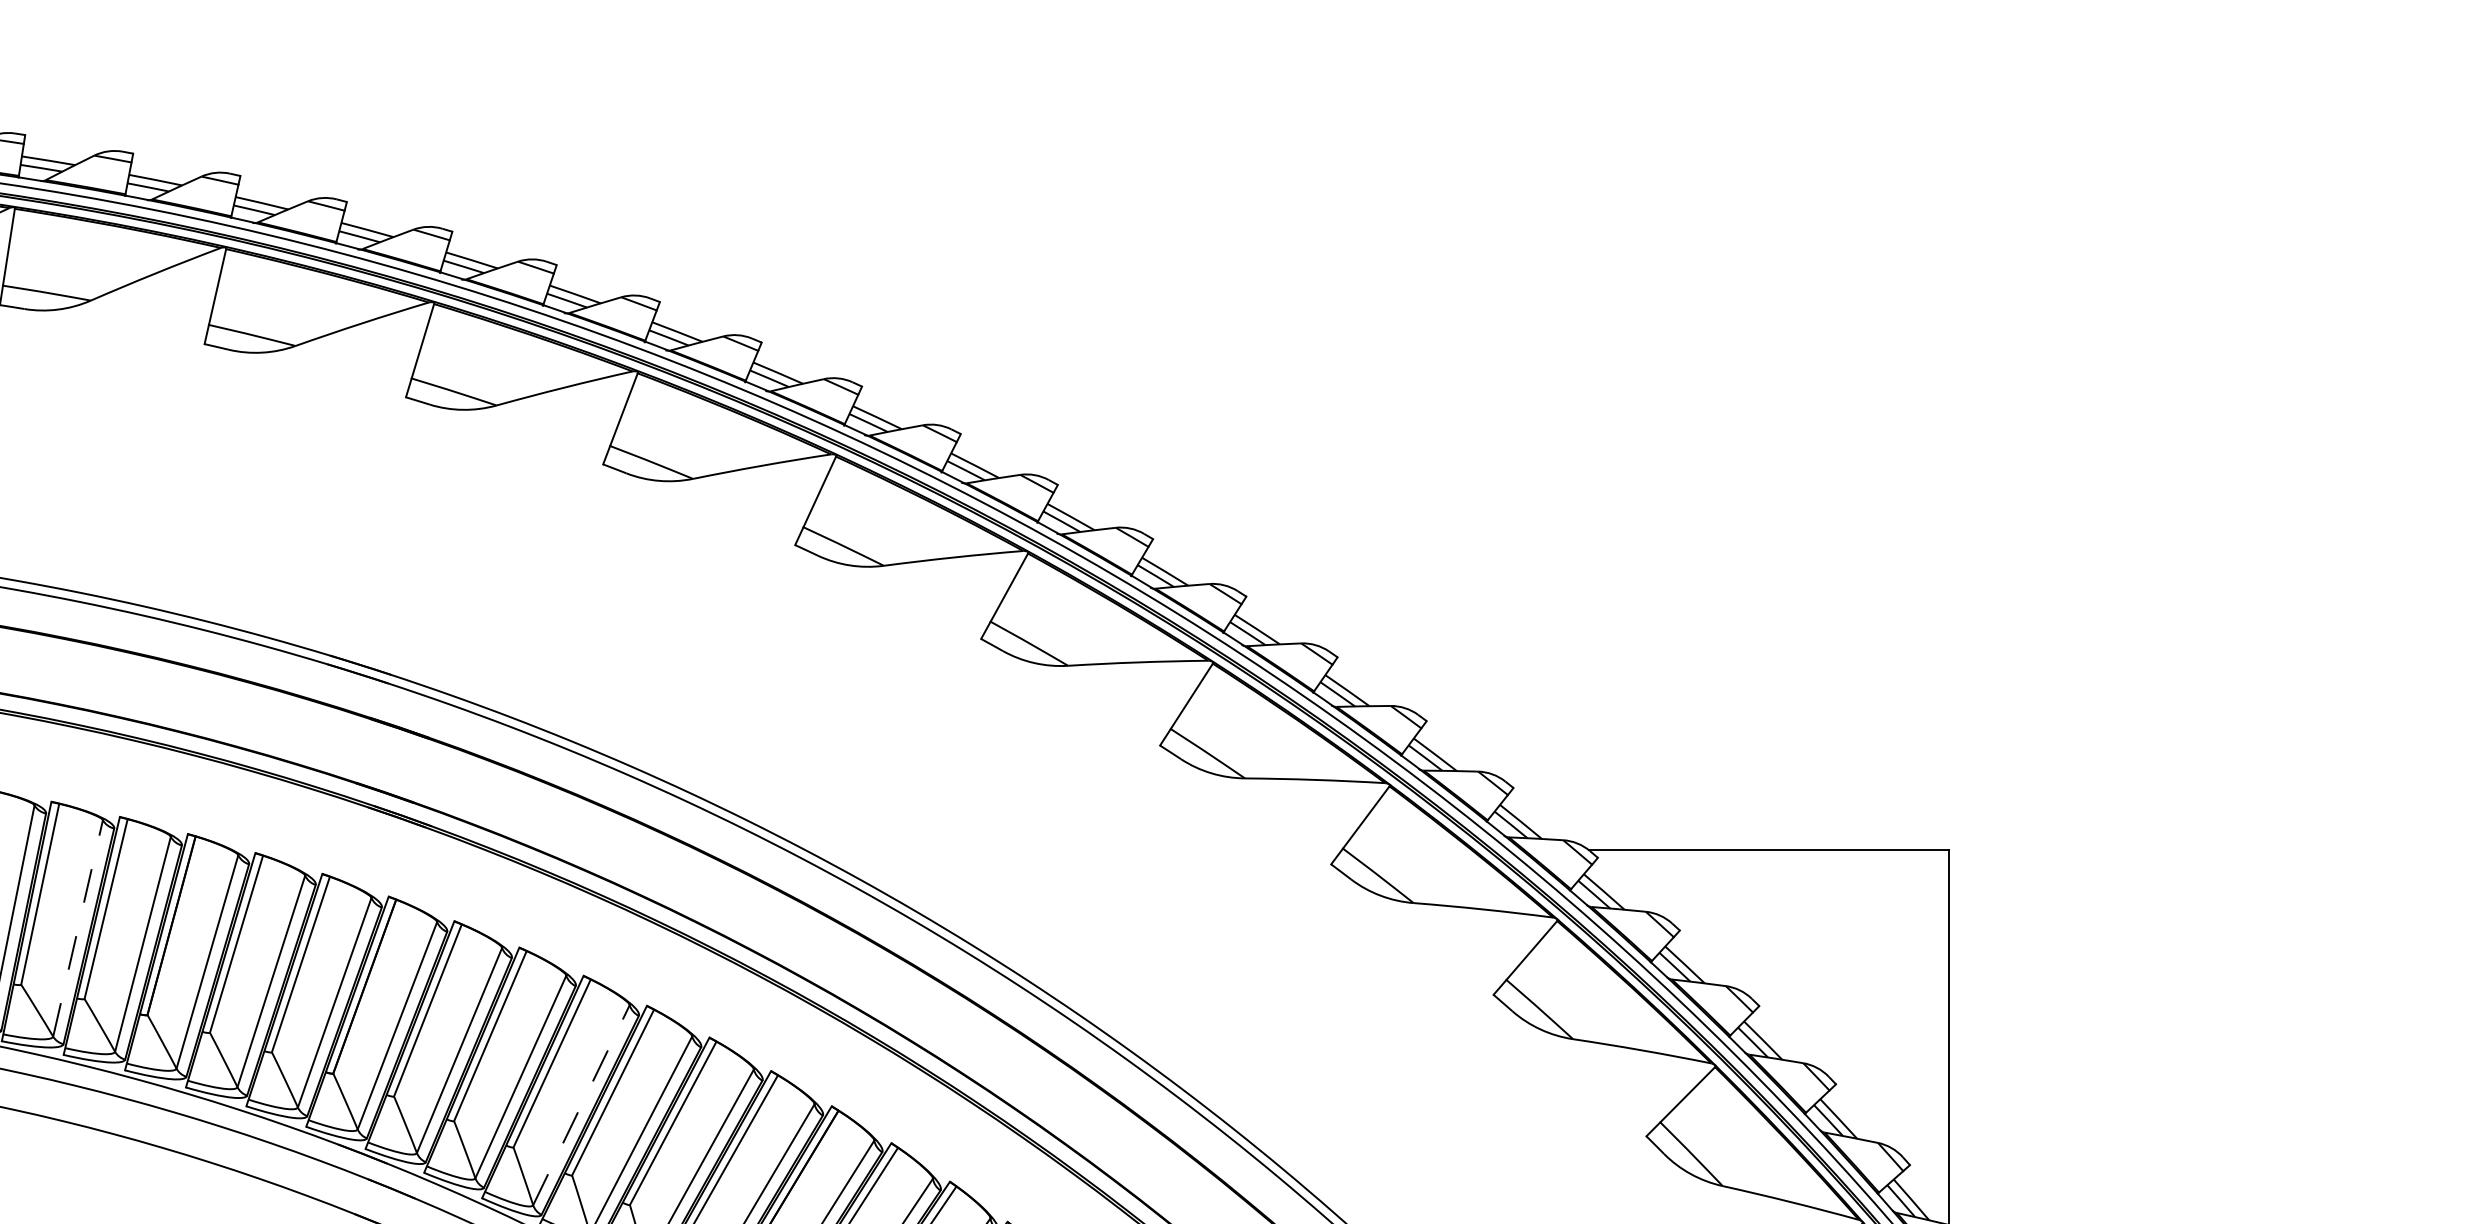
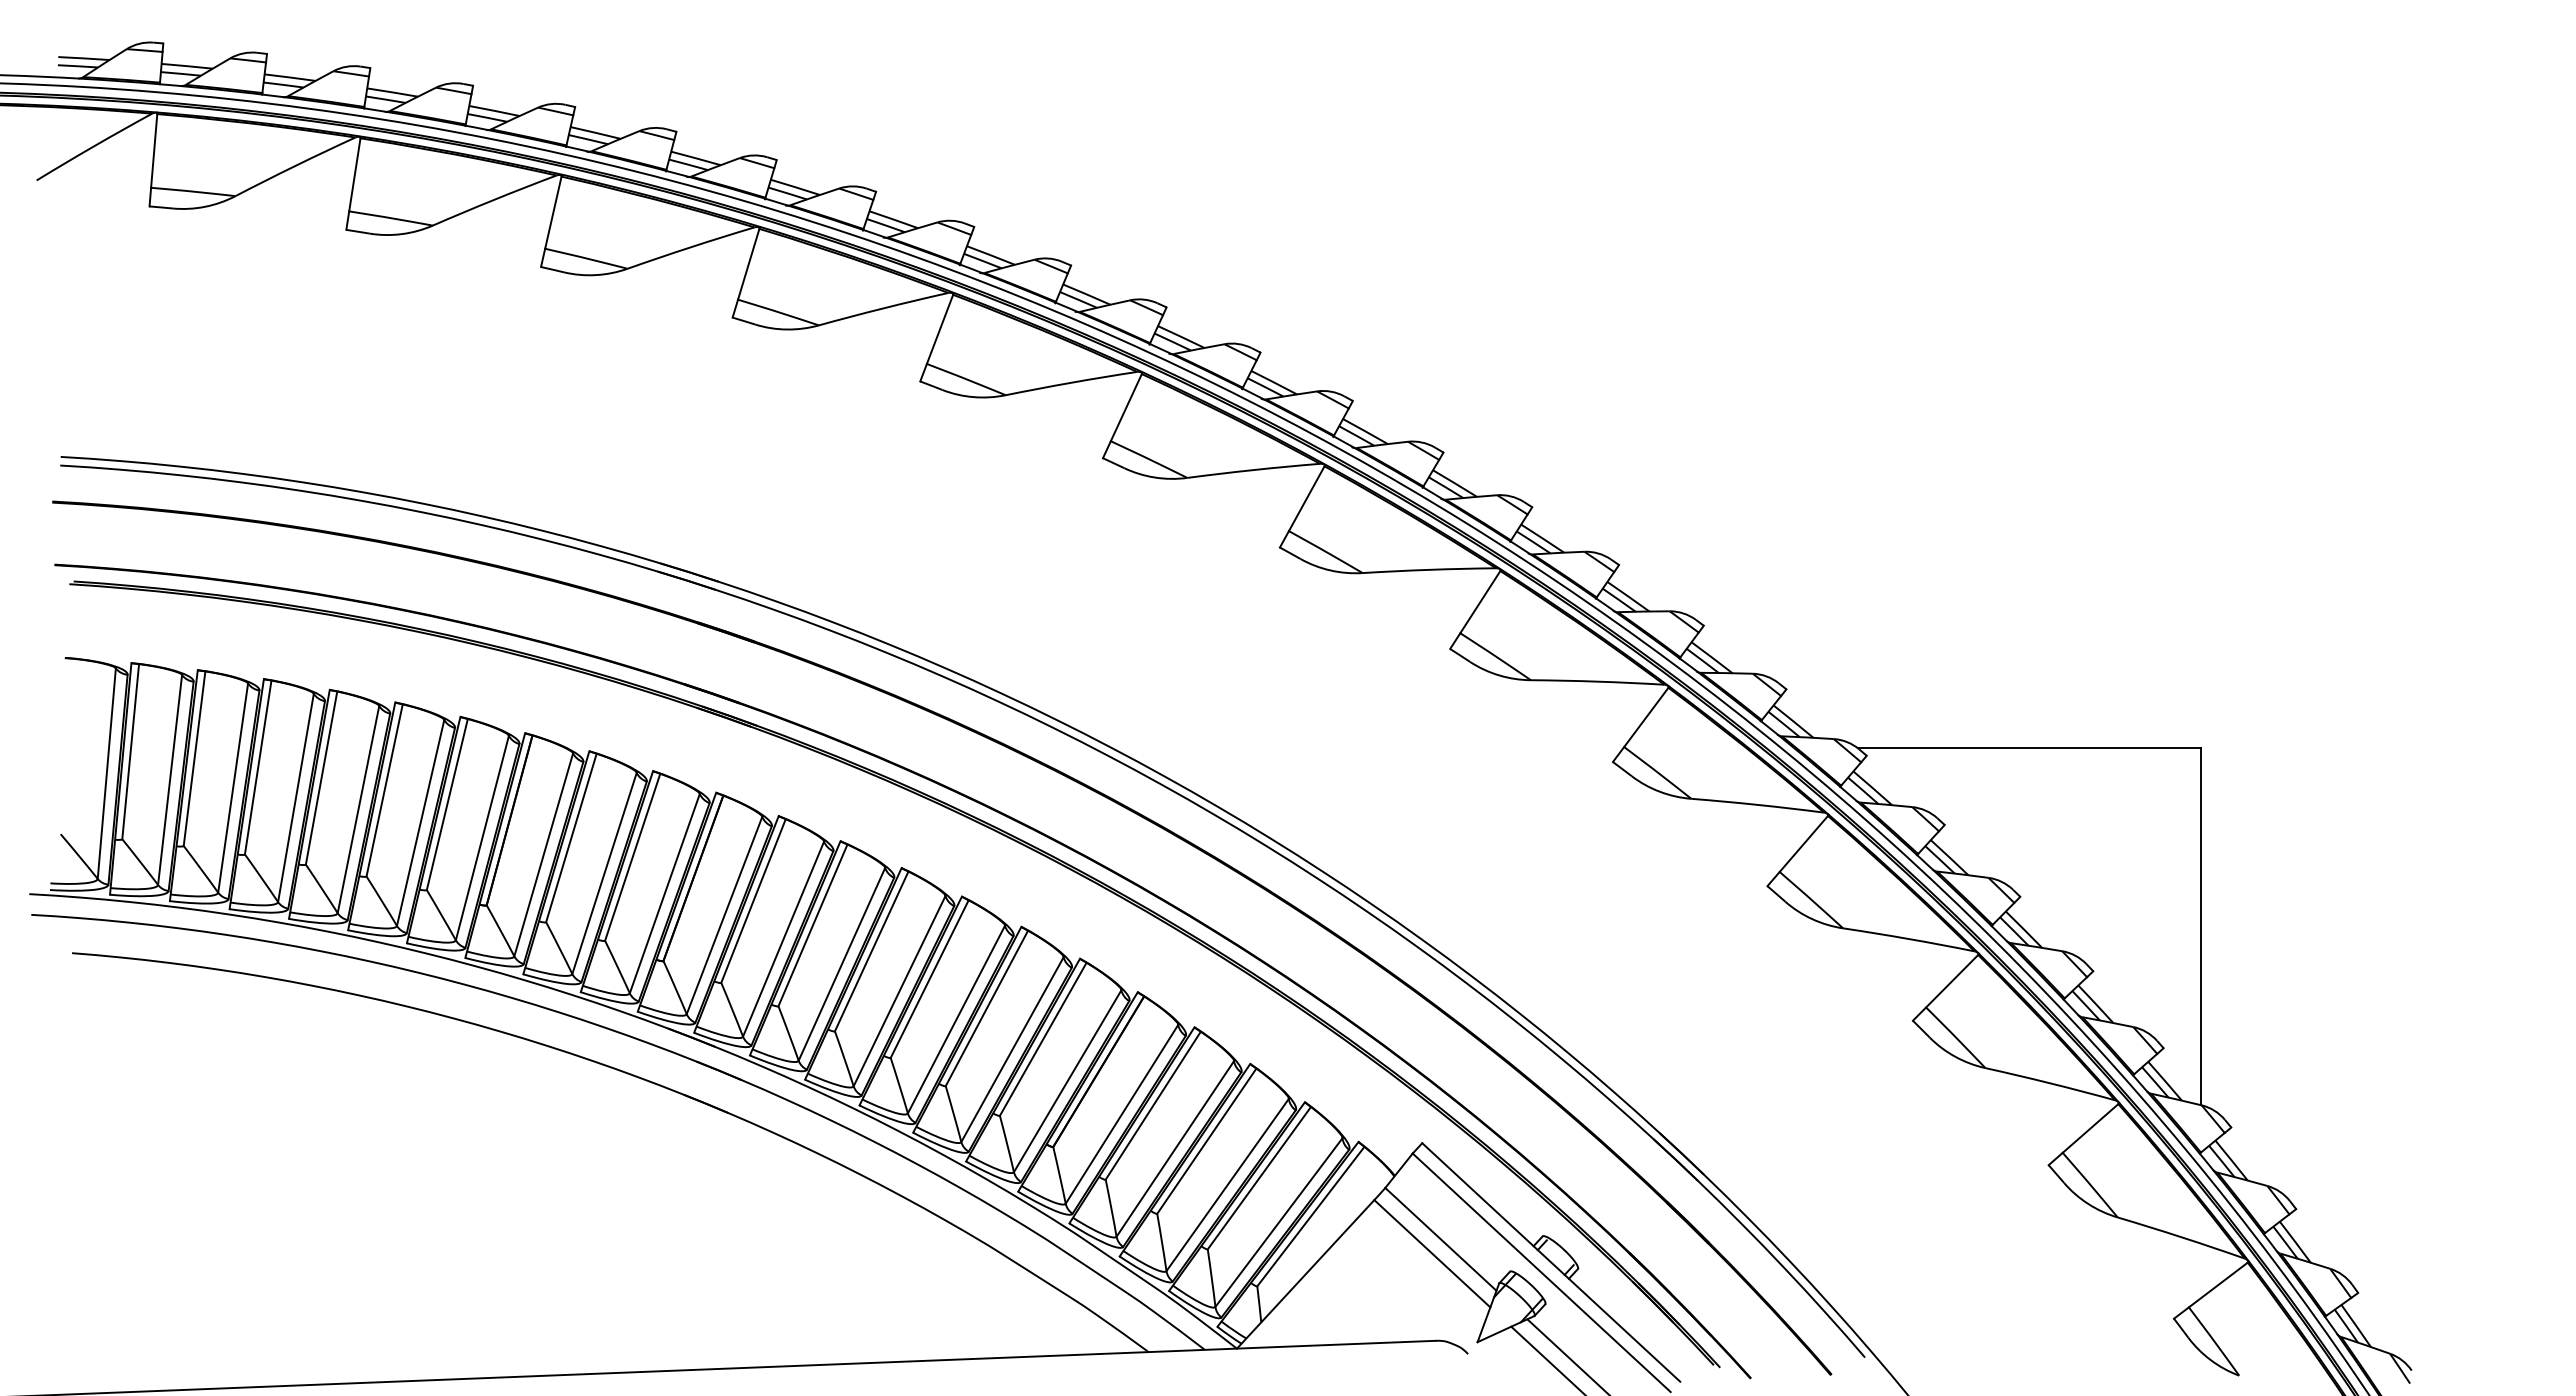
line: (77, 927) -> (420, 822), dashed -> solid
line: (581, 1105) -> (899, 991), dashed -> solid

